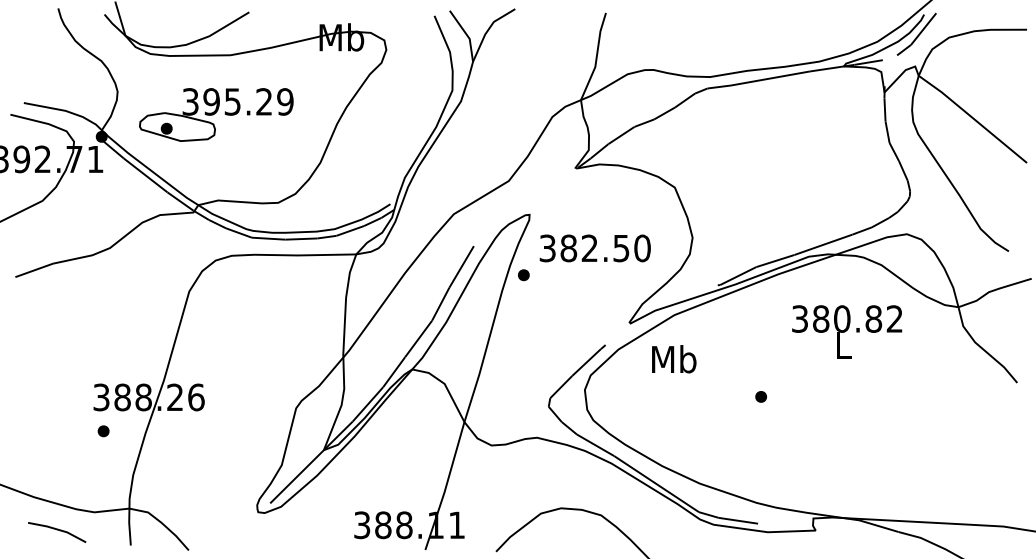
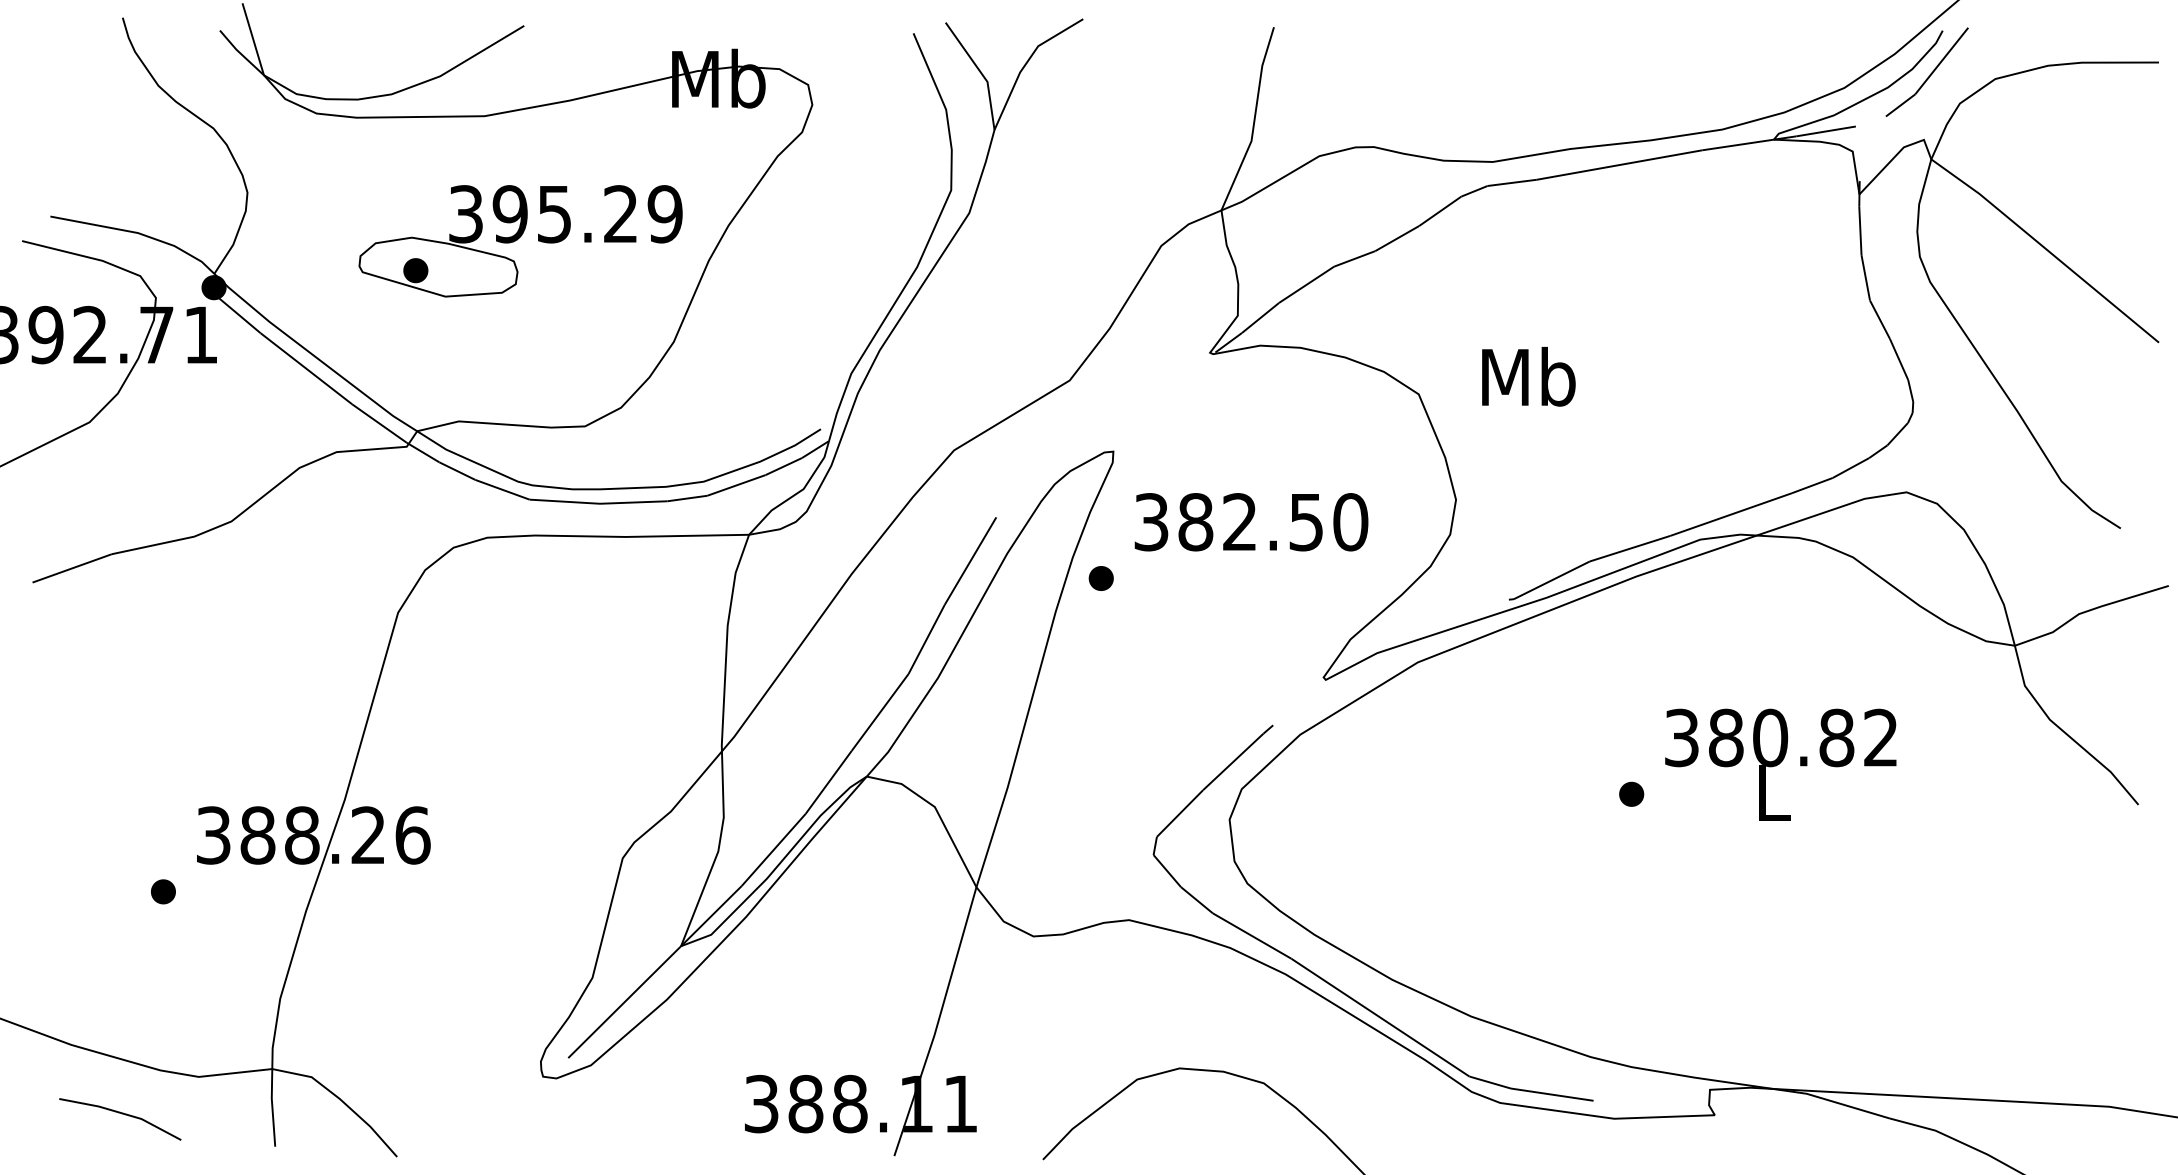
part: (216, 114) -> (520, 240), moved
text: (847, 331) -> (1781, 764), moved
text: (674, 359) -> (1529, 377), moved
part: (760, 396) -> (1630, 793), moved
part: (103, 431) -> (163, 892), moved

